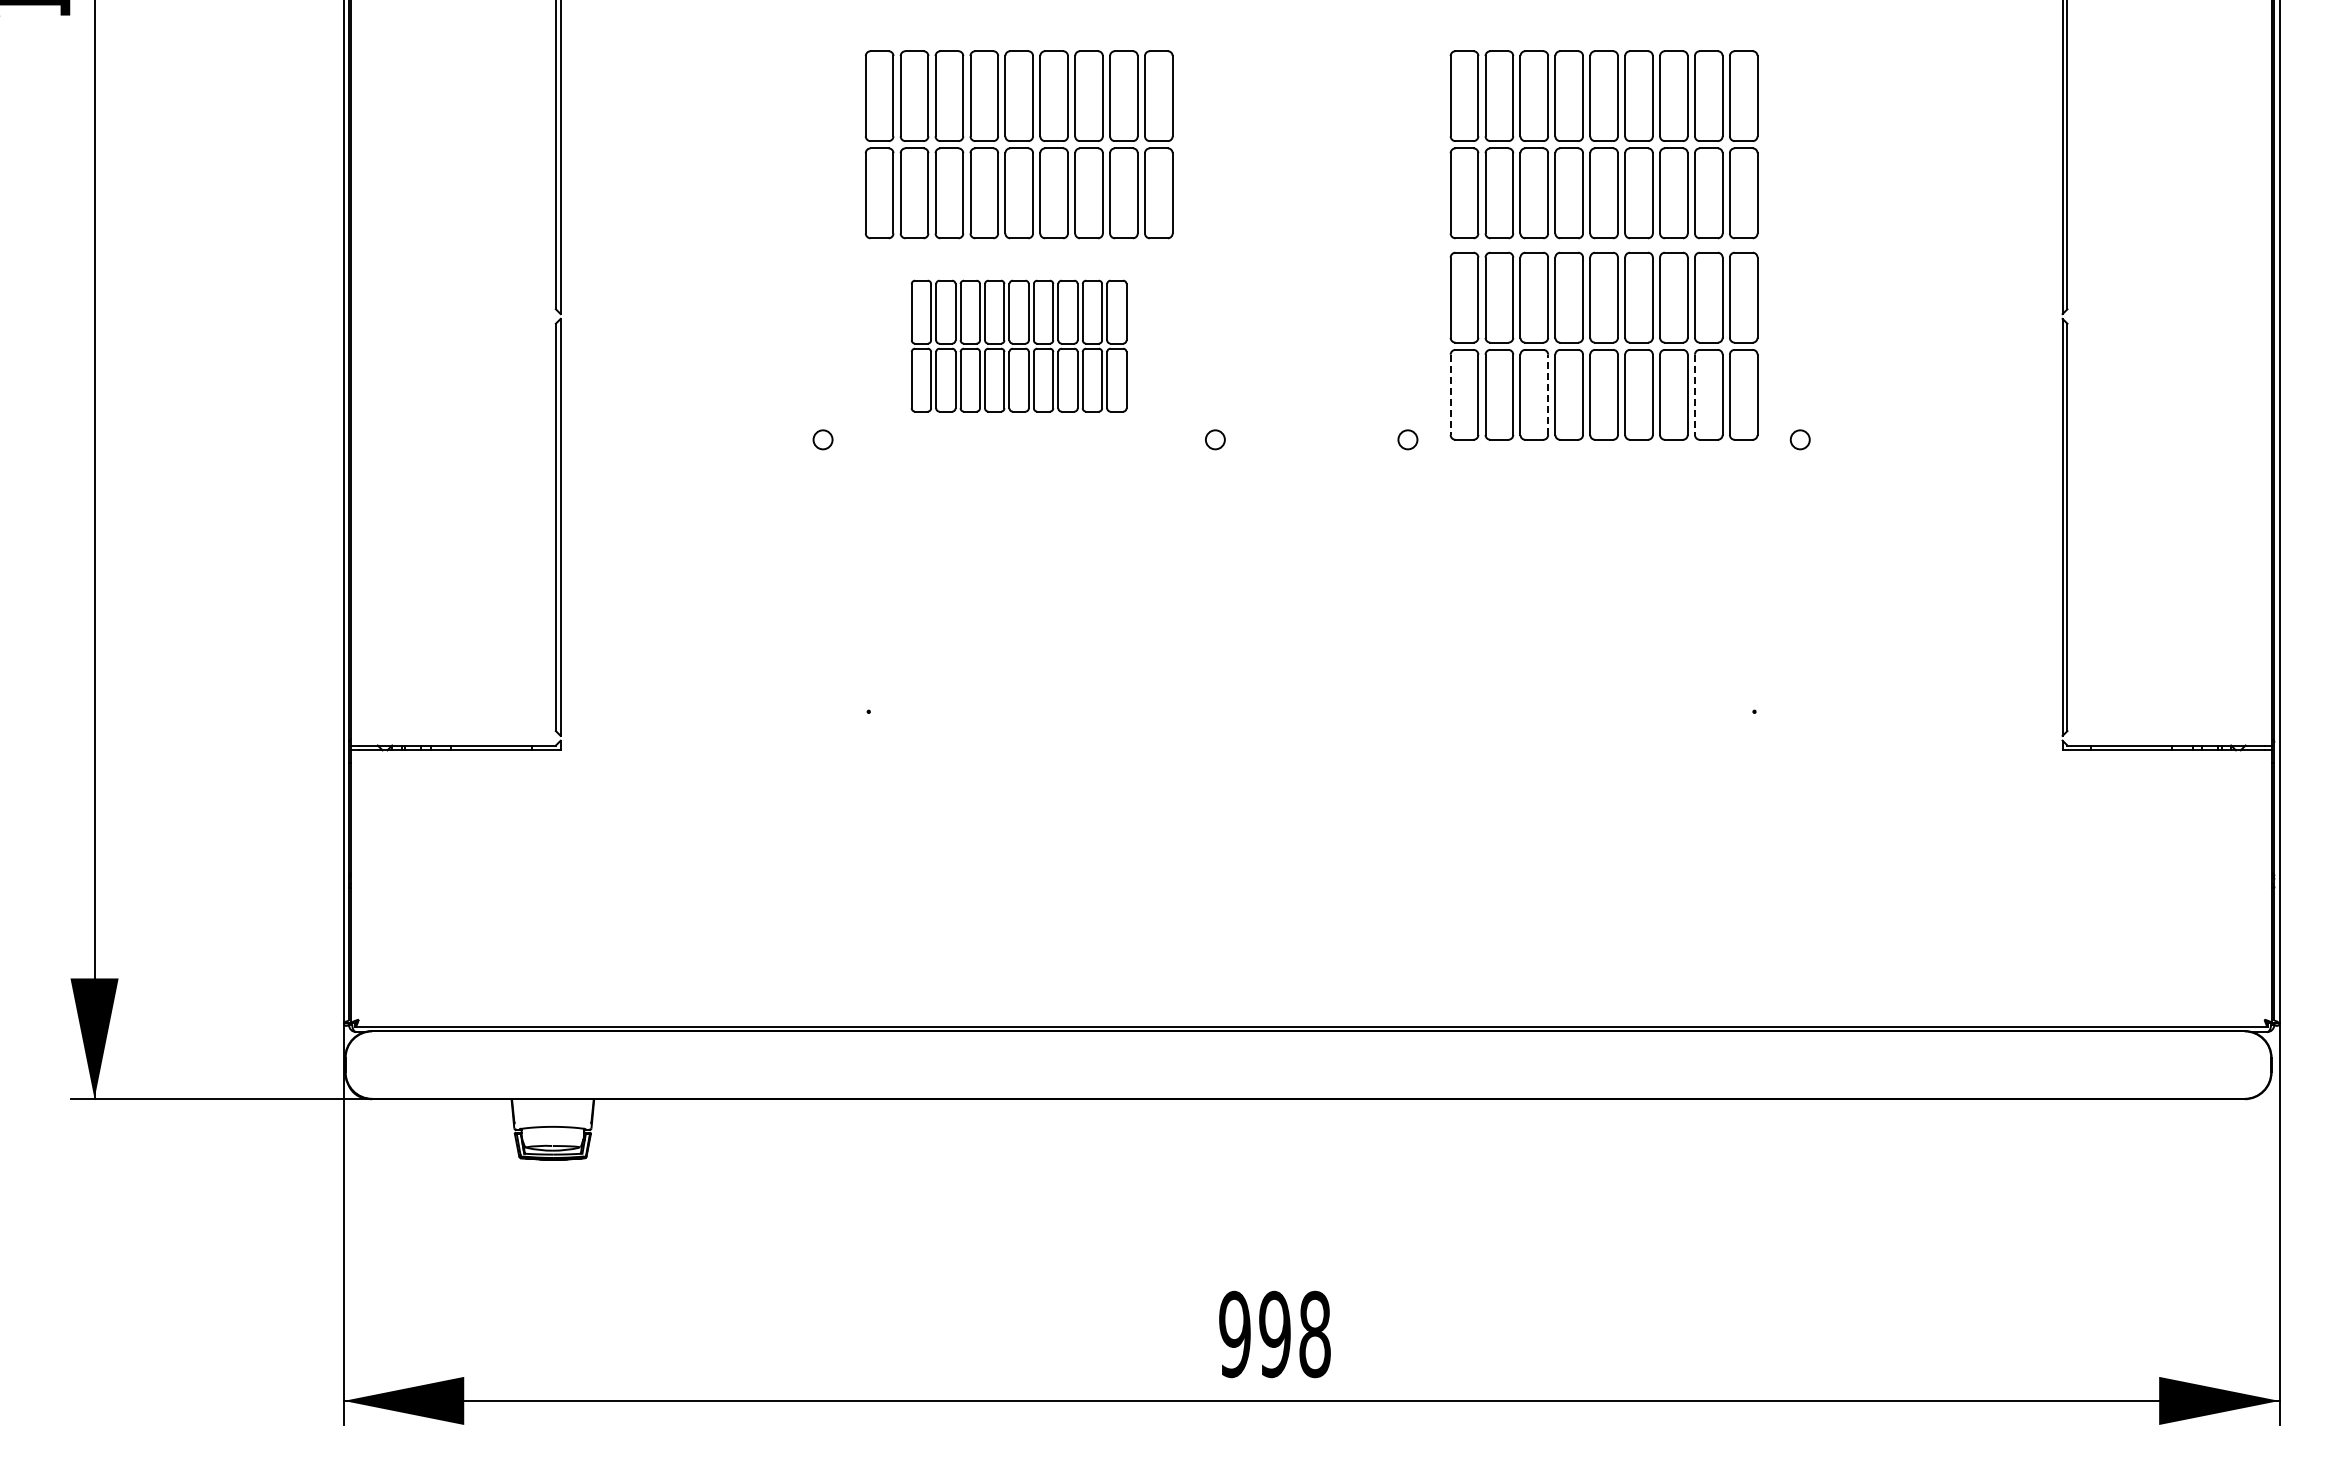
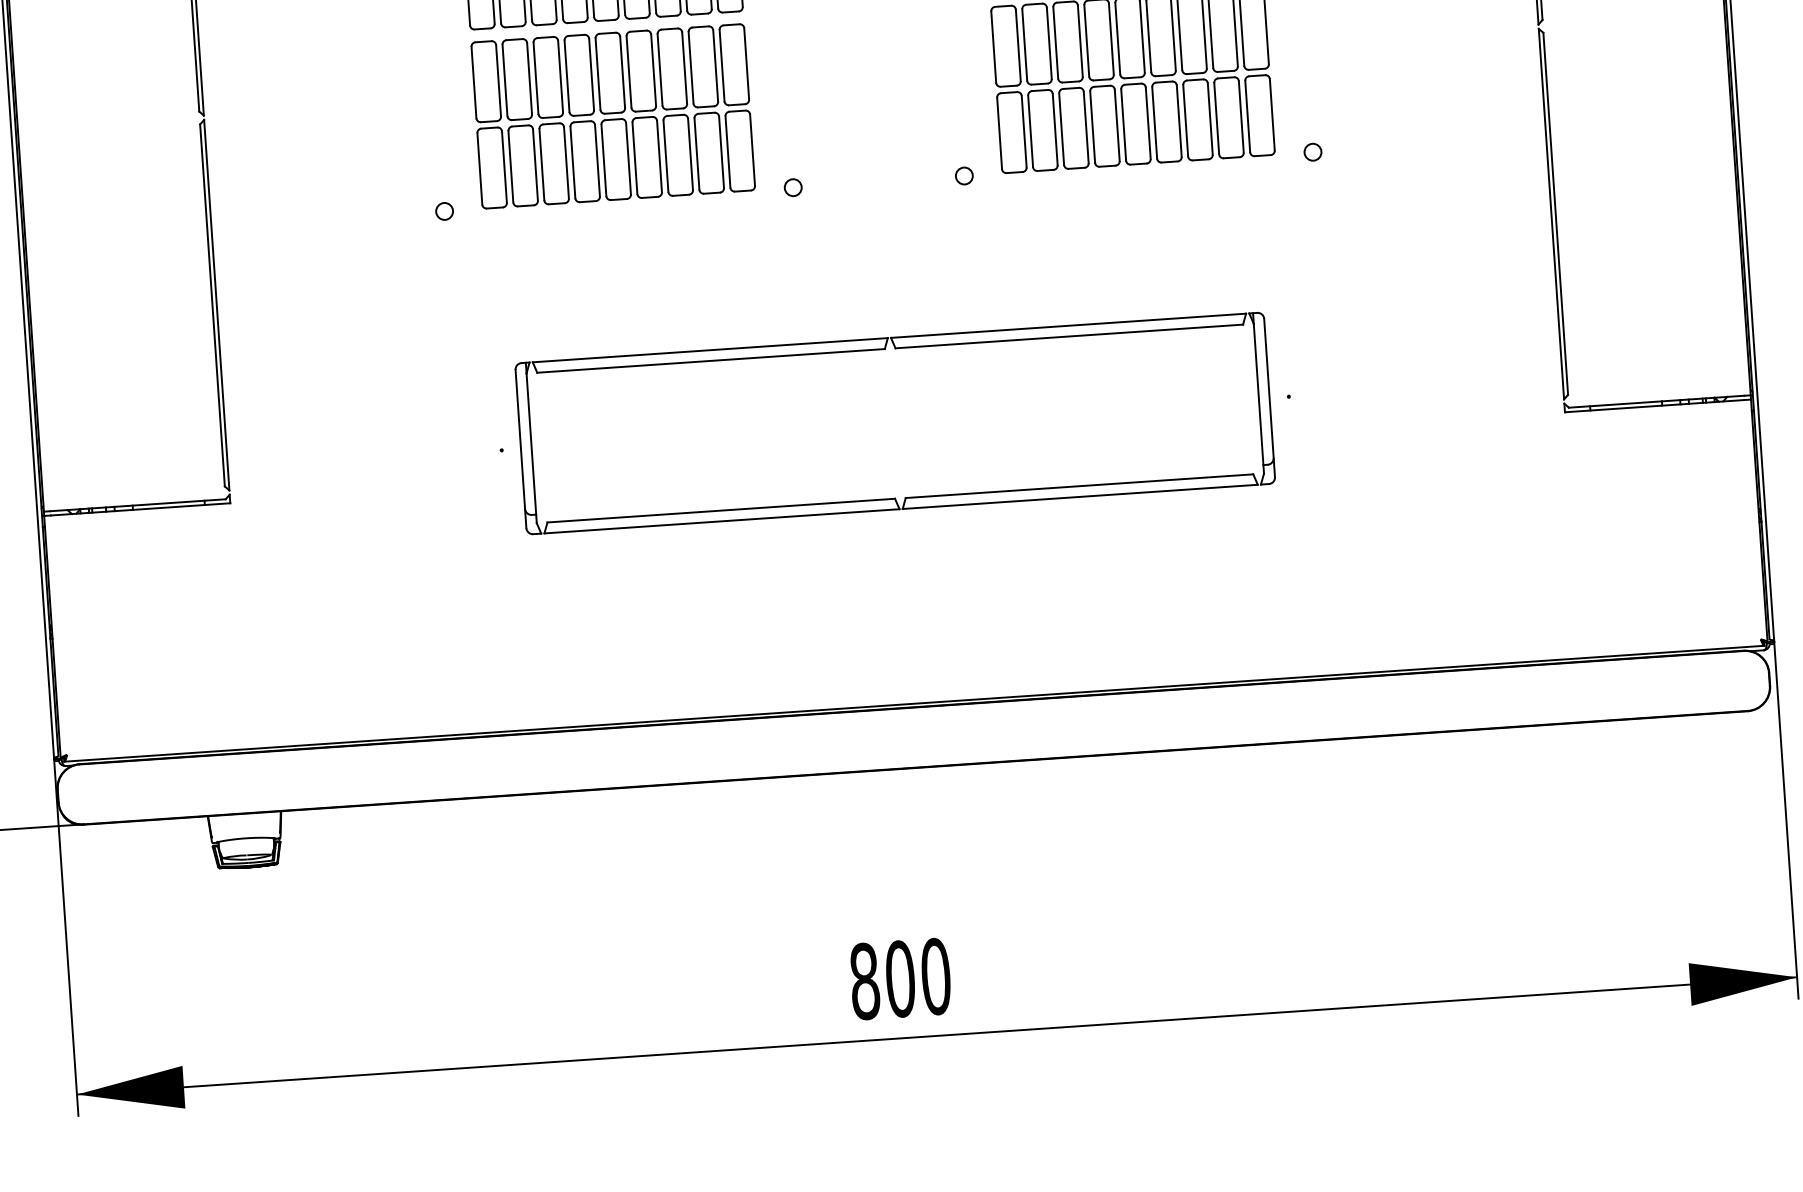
part: (1018, 345) -> (612, 115), size x1.43
line: (1548, 394) -> (1086, 127), dashed -> solid
line: (1450, 395) -> (999, 134), dashed -> solid
line: (1694, 395) -> (1216, 119), dashed -> solid
part: (1306, 628) -> (885, 349), added
text: (1274, 1334) -> (899, 979), 998 -> 800

